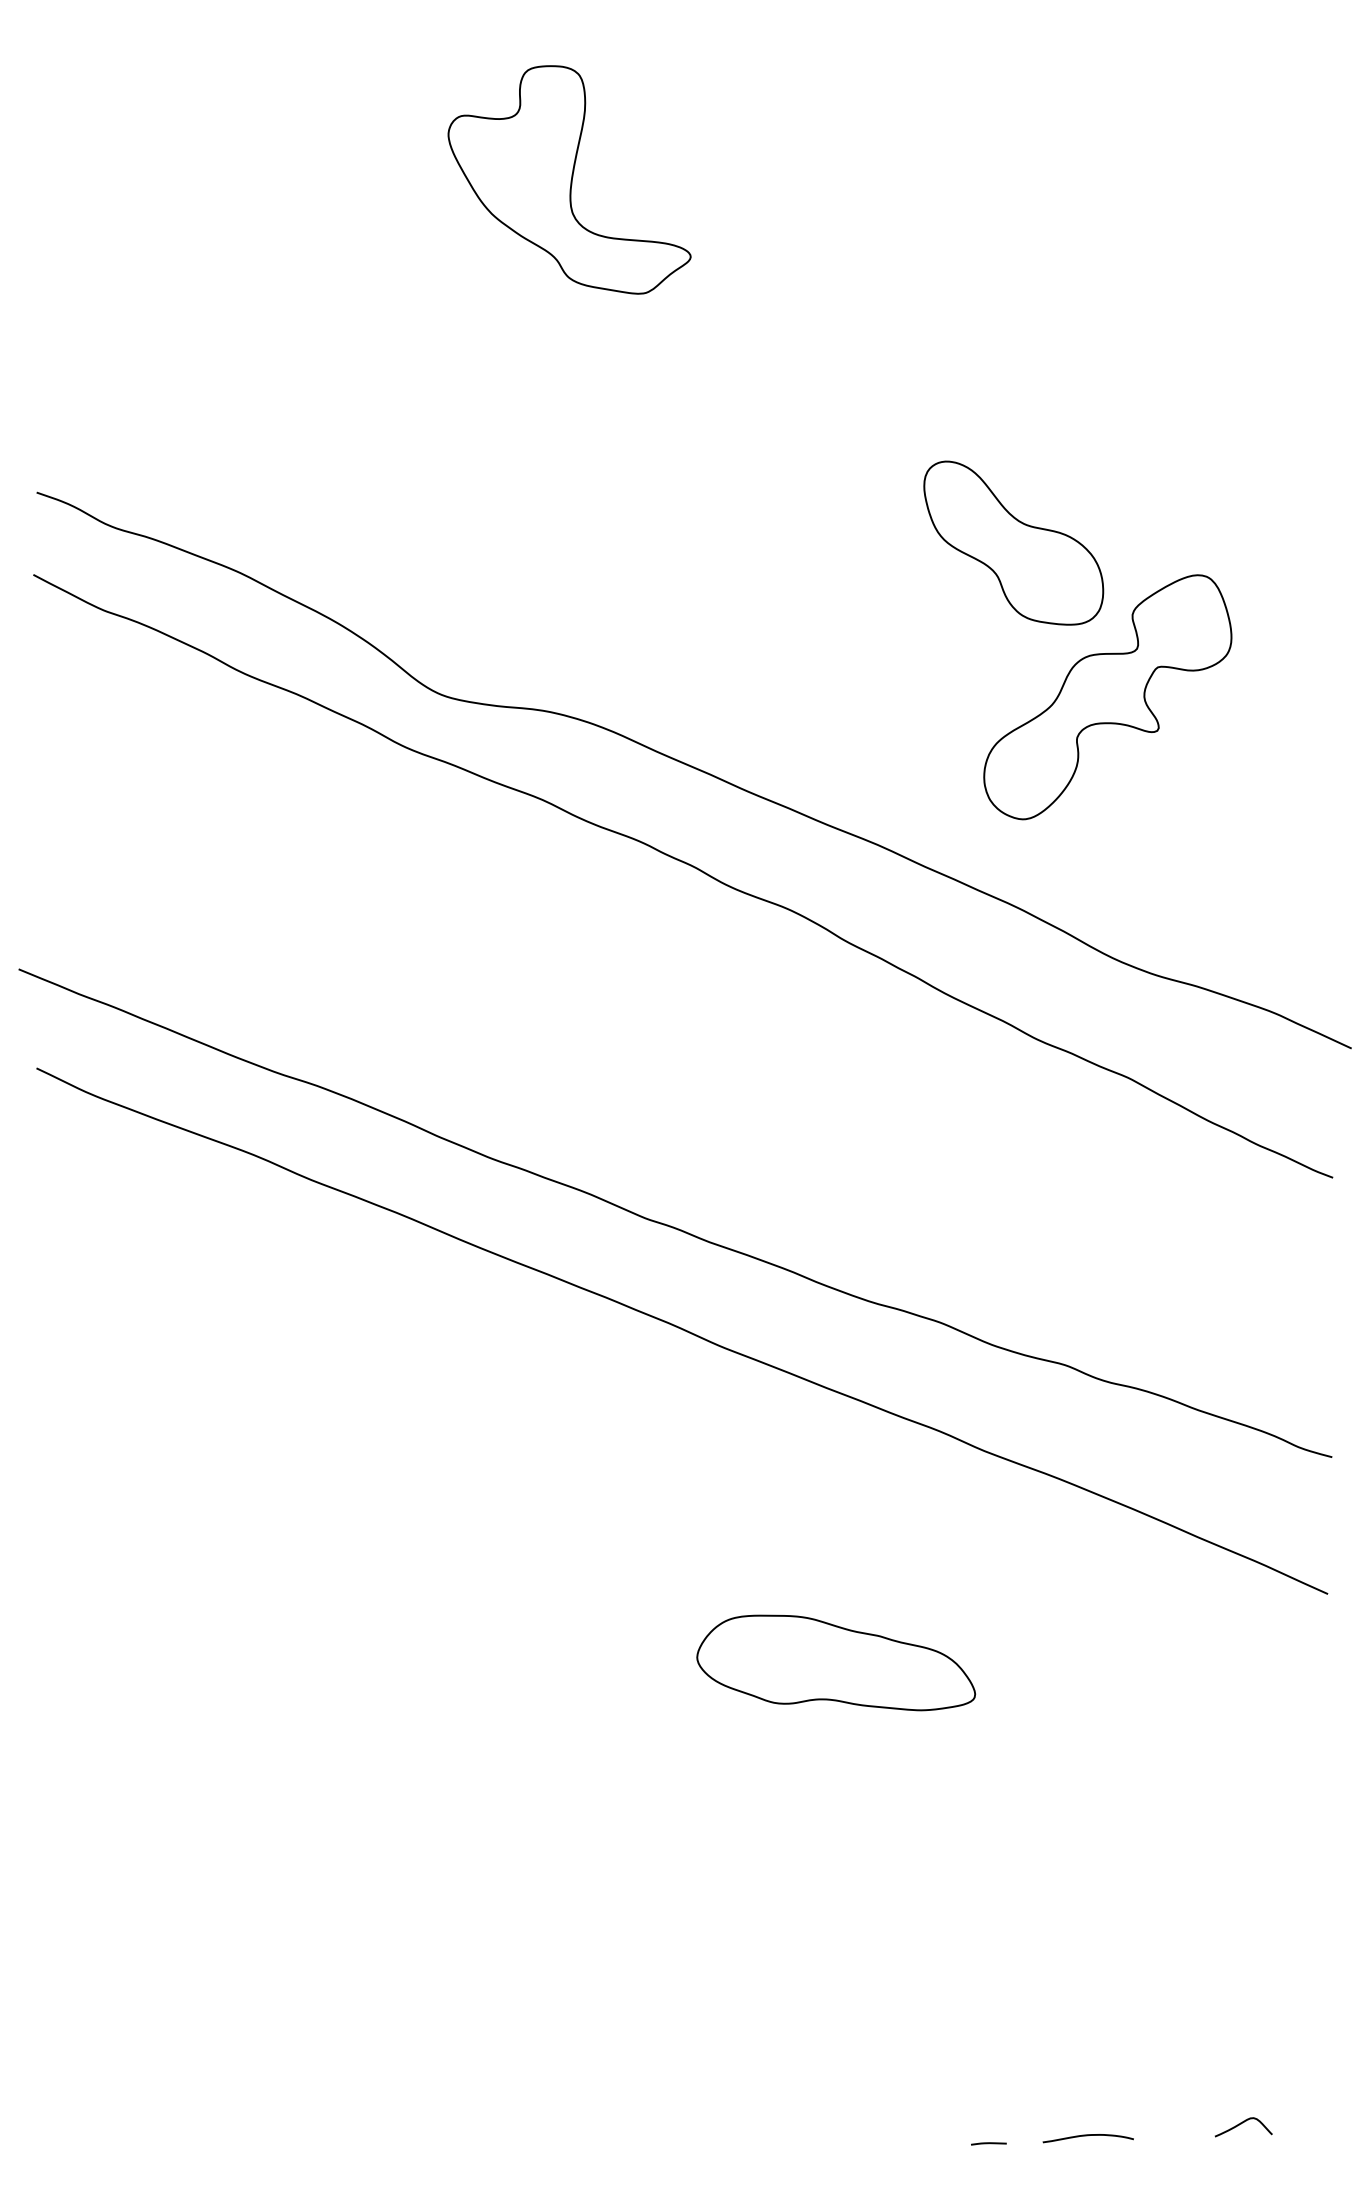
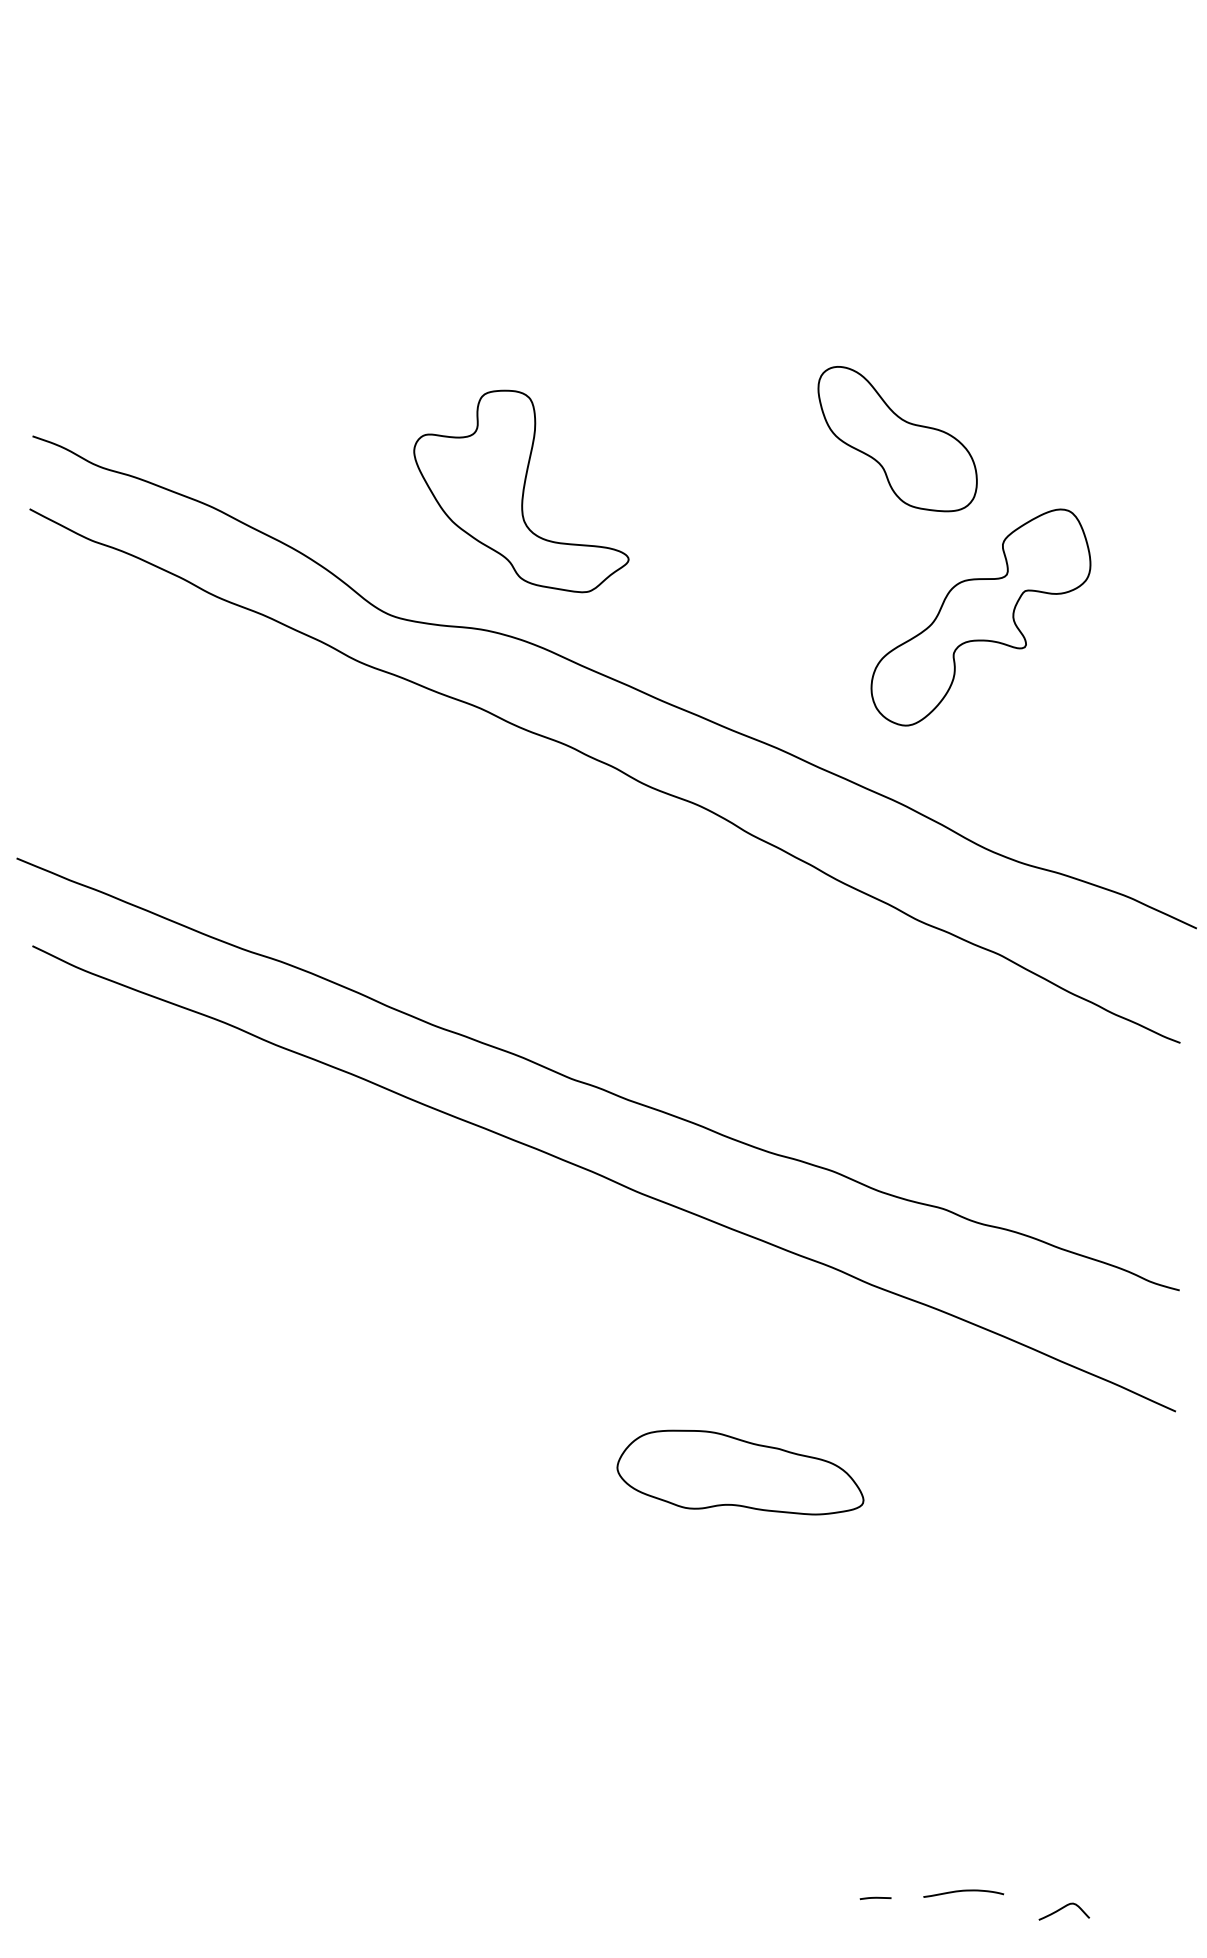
part: (569, 179) -> (521, 491), moved
part: (1013, 543) -> (897, 439), moved
curve: (1241, 2124) -> (1062, 1909), moved

